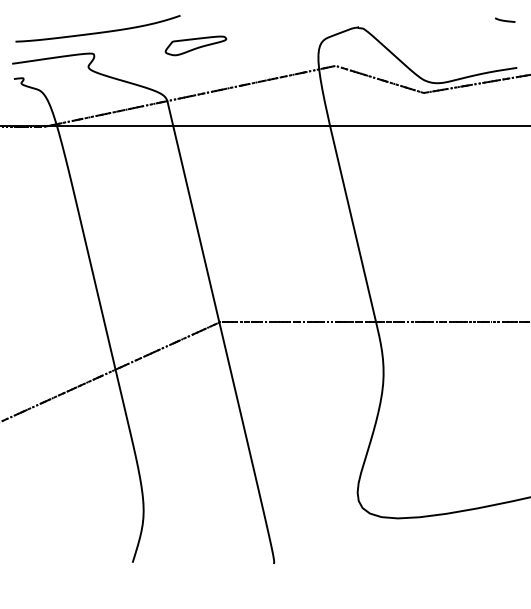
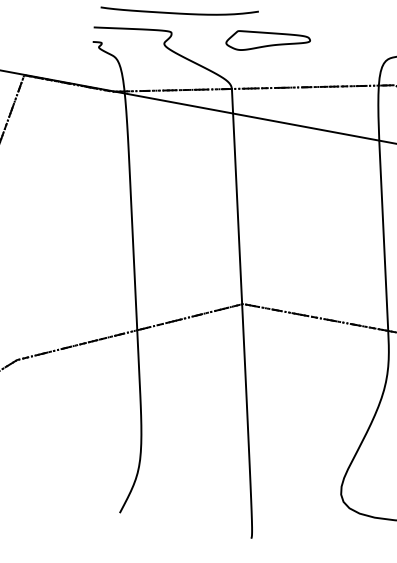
part: (195, 45) -> (267, 42), size x1.43

